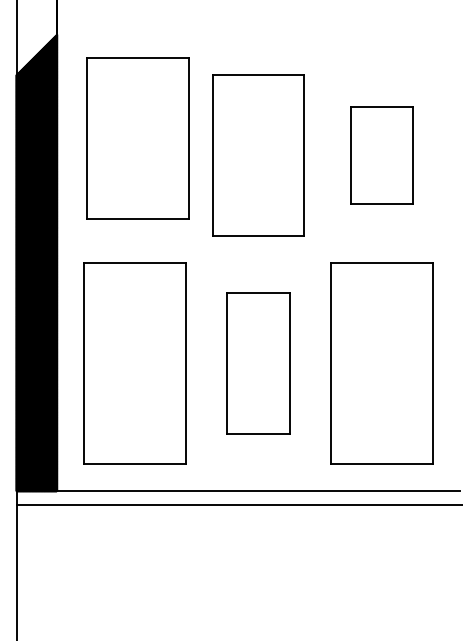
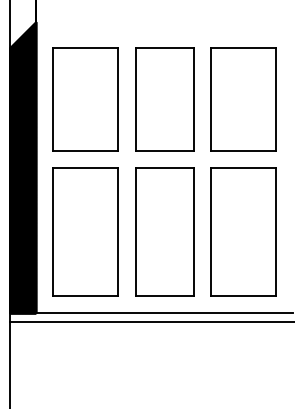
part: (137, 138) -> (85, 99), moved
part: (382, 155) -> (243, 99), size x1.67
part: (258, 362) -> (164, 231), size x1.43

